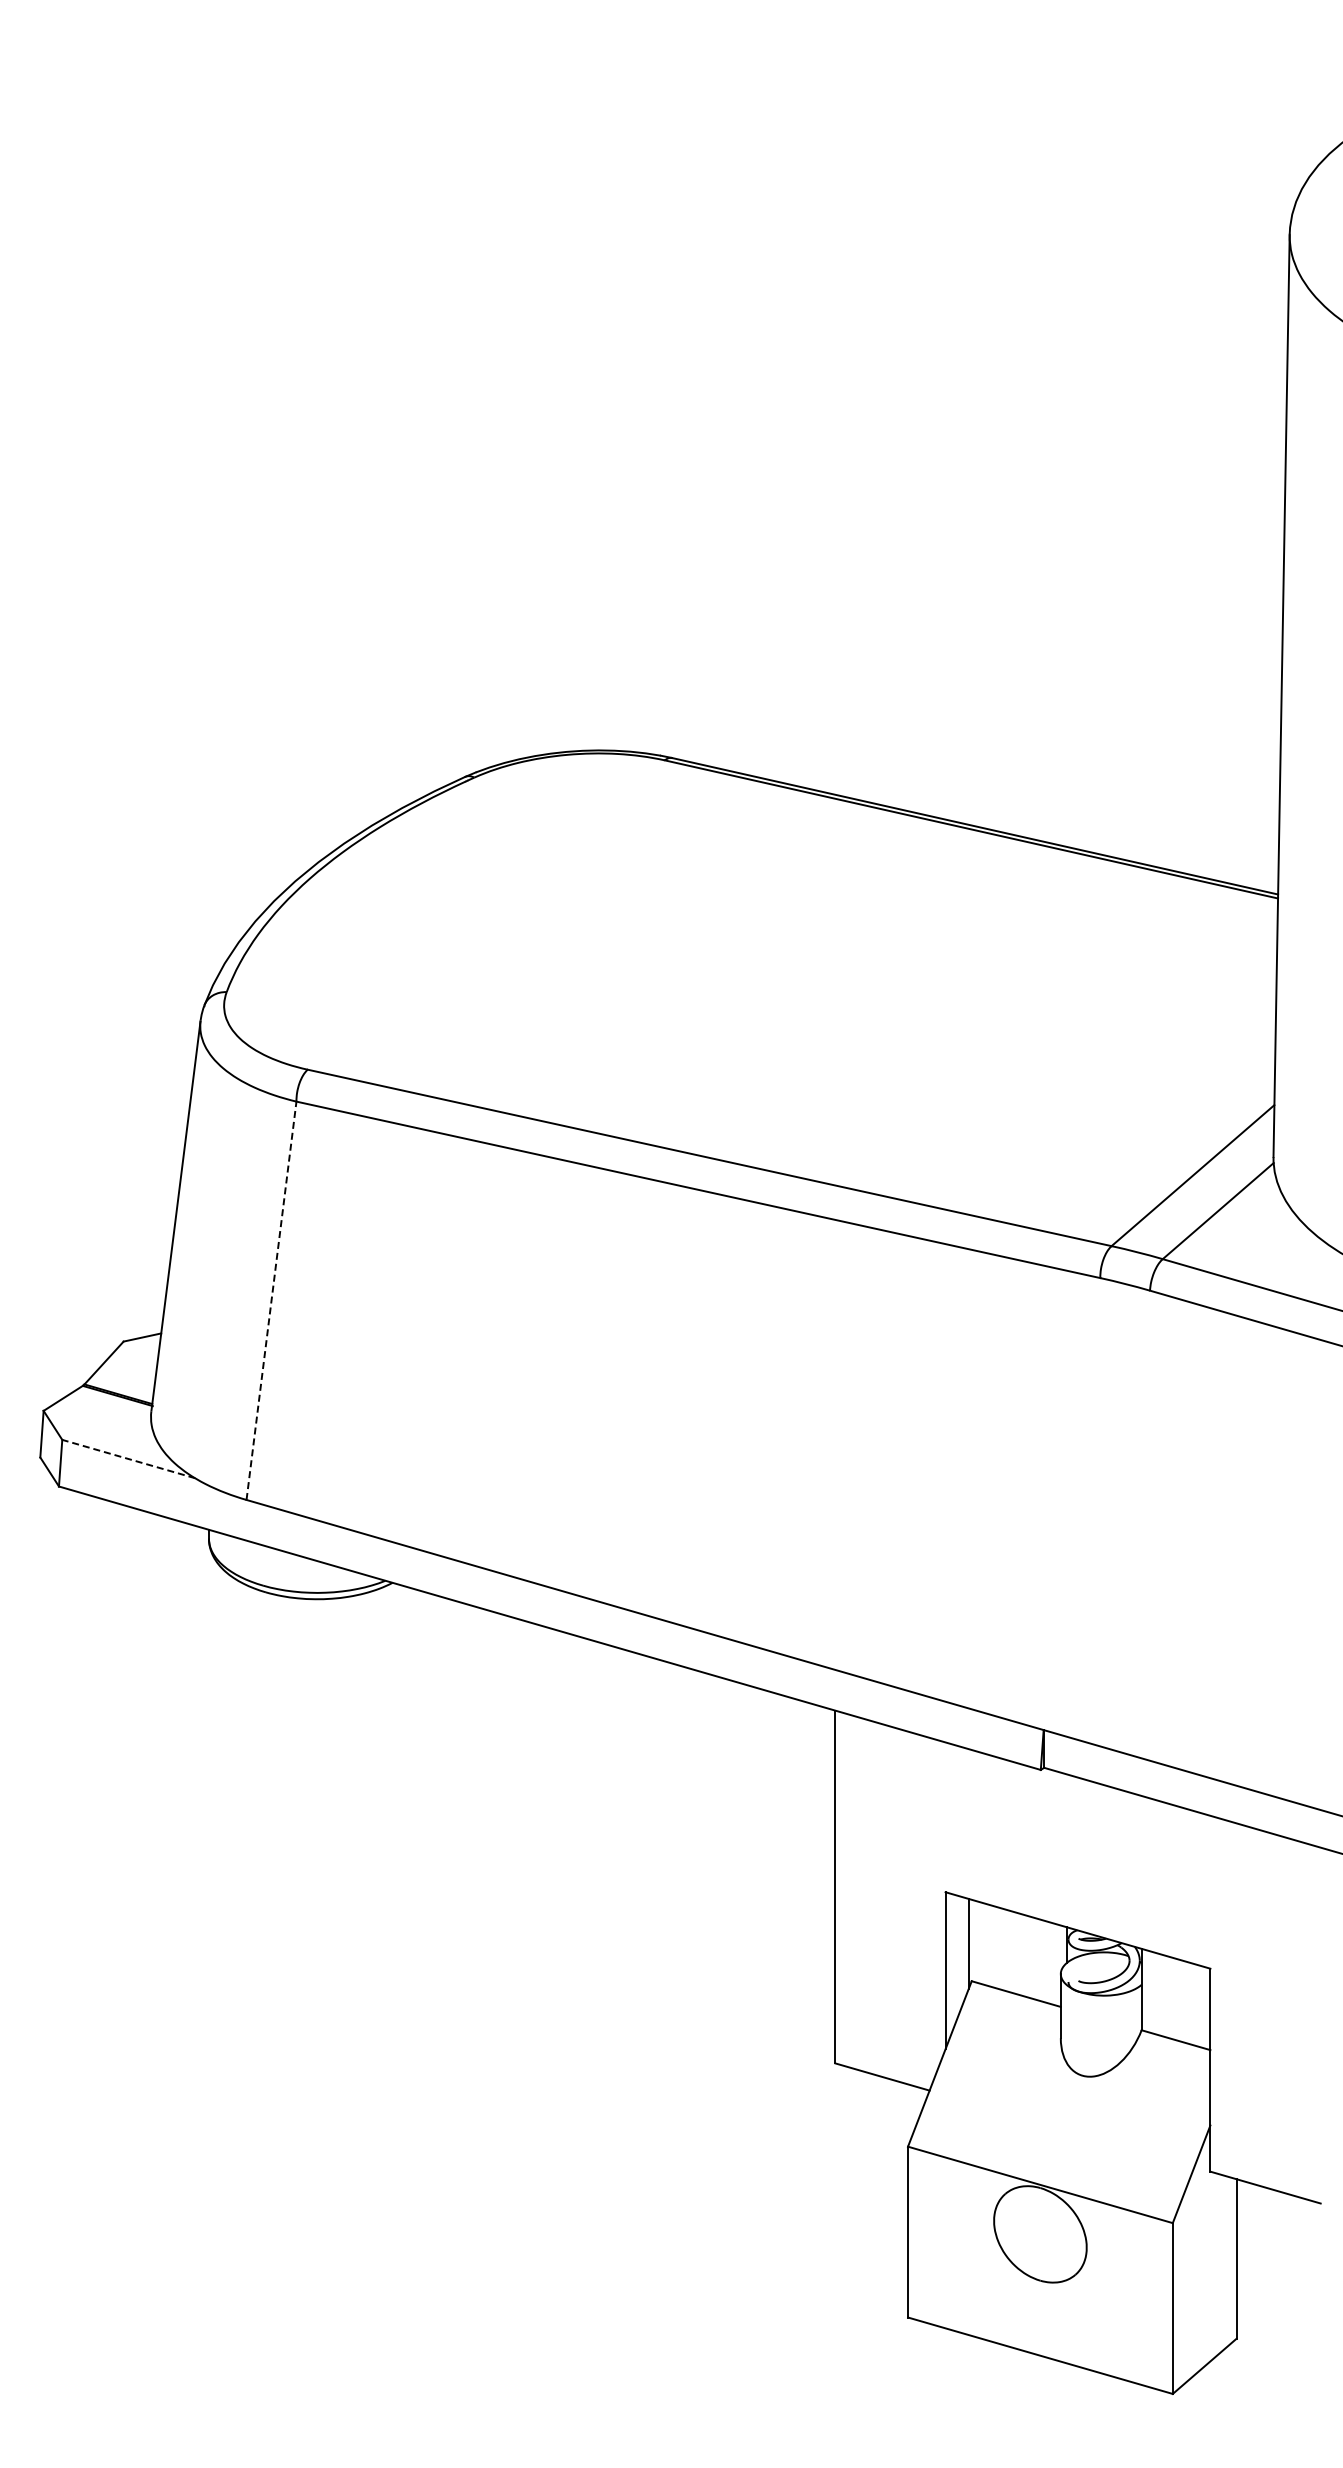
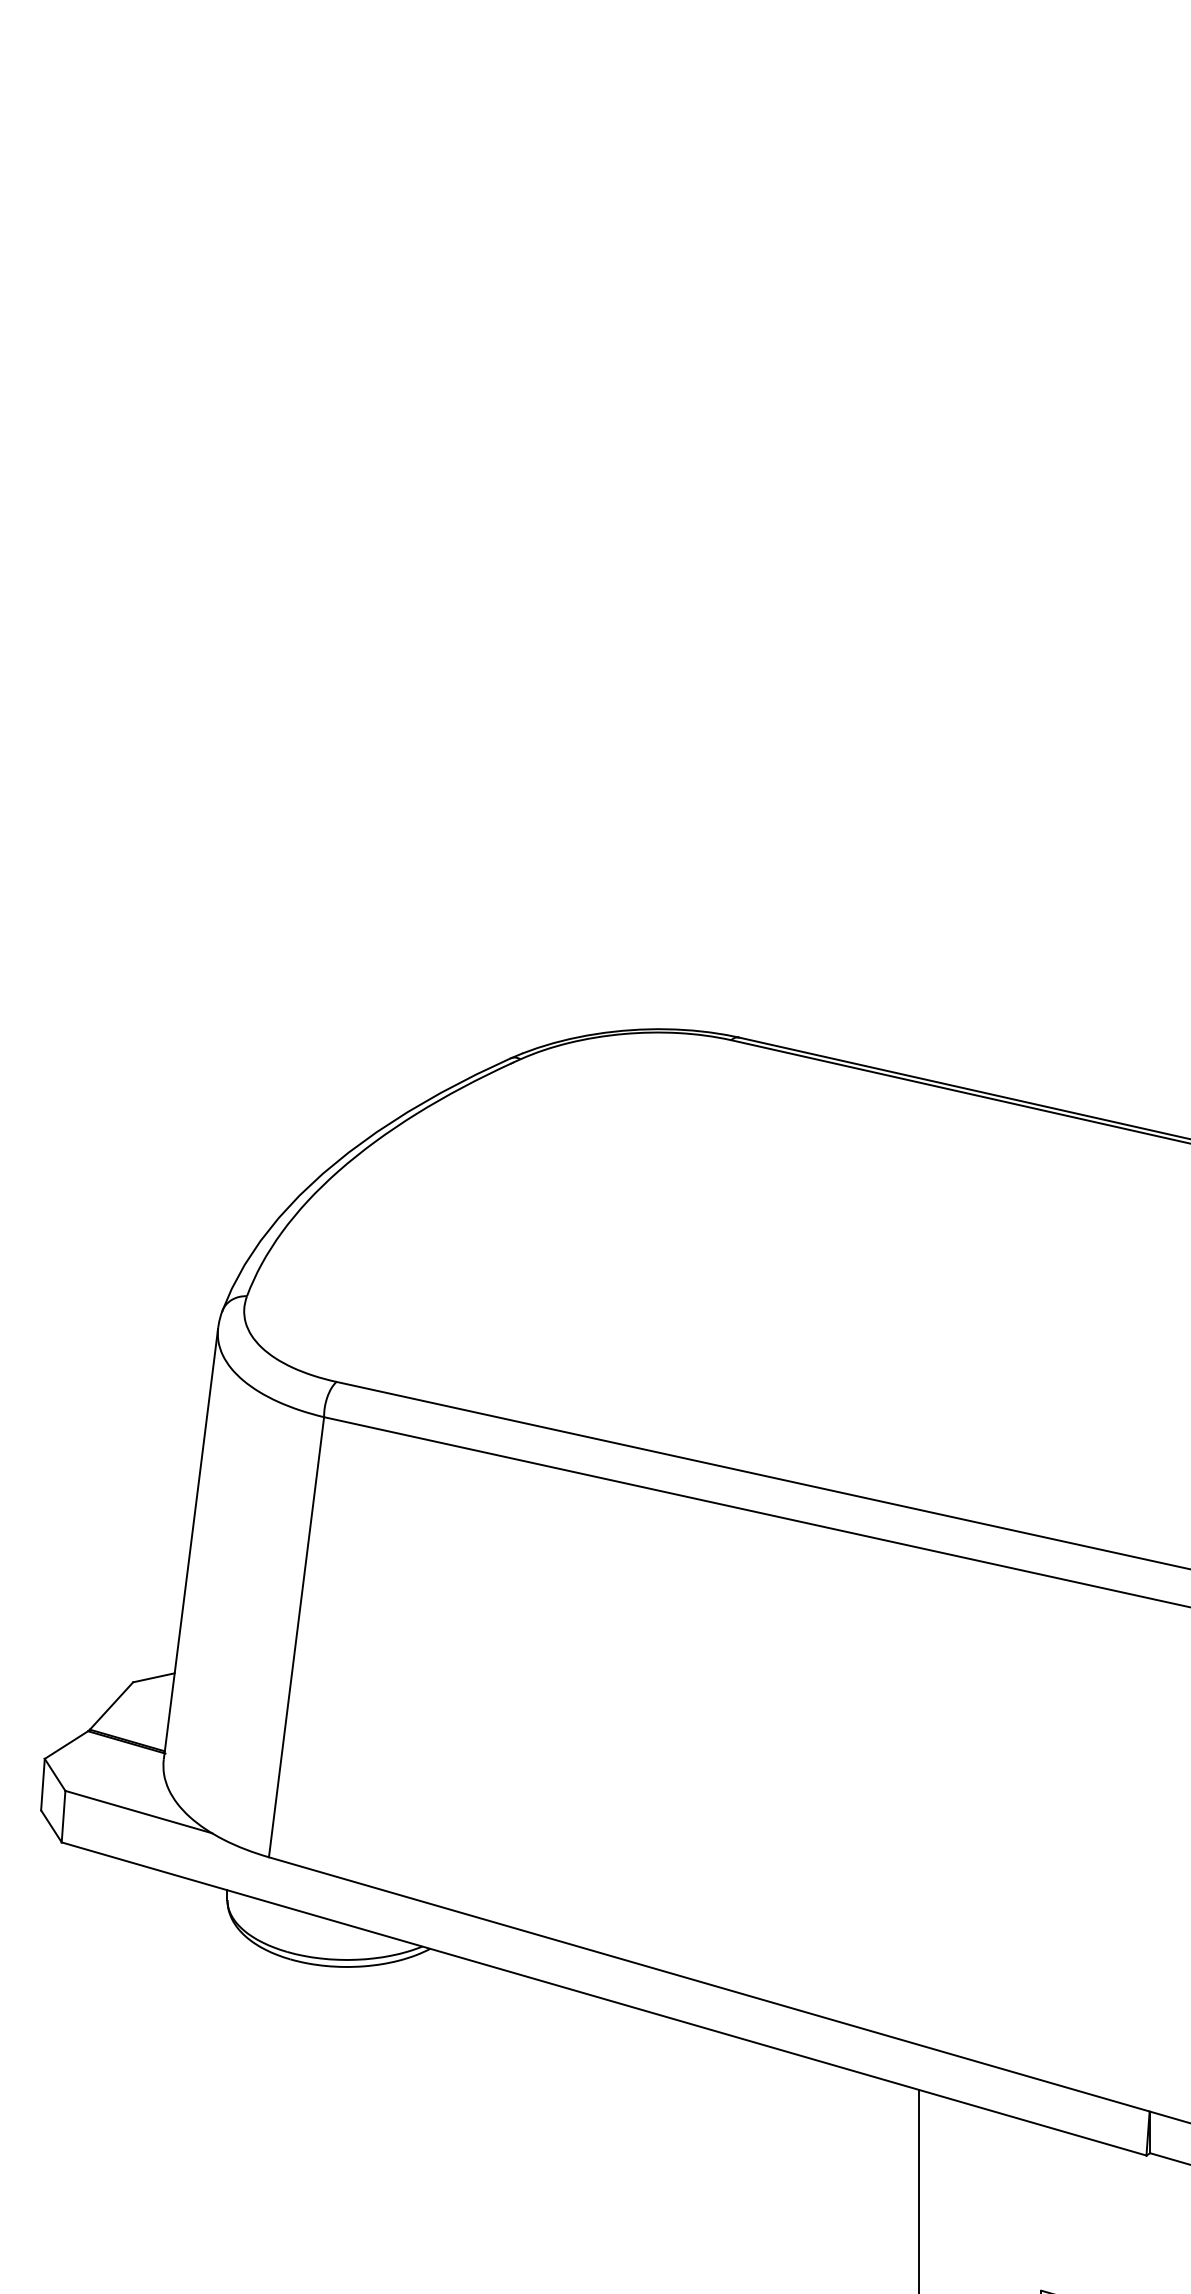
line: (271, 1300) -> (296, 1636), dashed -> solid
line: (128, 1458) -> (138, 1811), dashed -> solid

